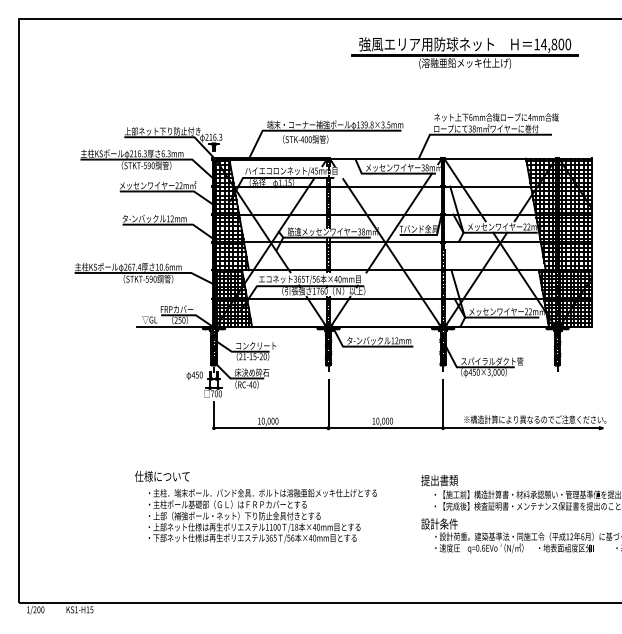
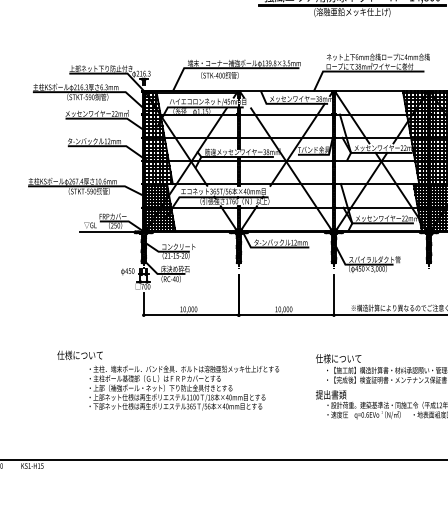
text: (162, 476) -> (80, 355), moved
text: (448, 480) -> (338, 358), 提出書類 -> 仕様について
text: (439, 523) -> (331, 394), 設計条件 -> 提出書類

